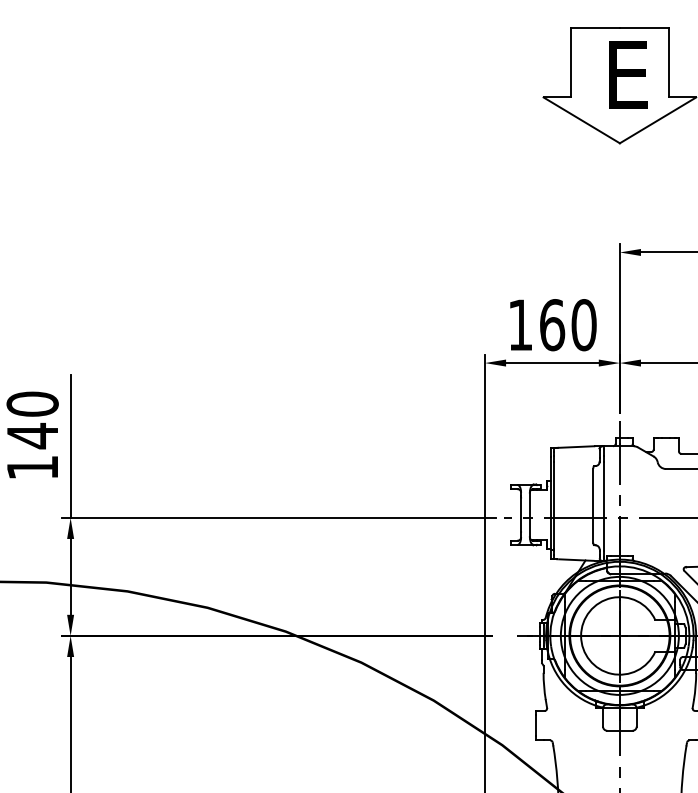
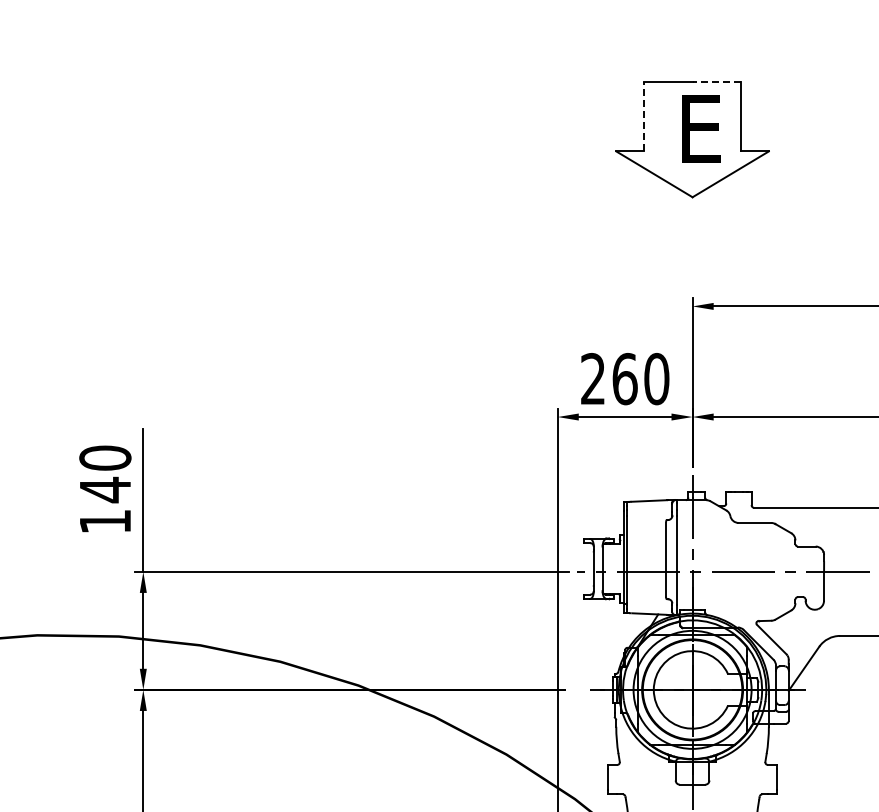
line: (643, 27) -> (716, 81), solid -> dashed
line: (570, 62) -> (643, 116), solid -> dashed
text: (519, 324) -> (592, 378), 160 -> 260

